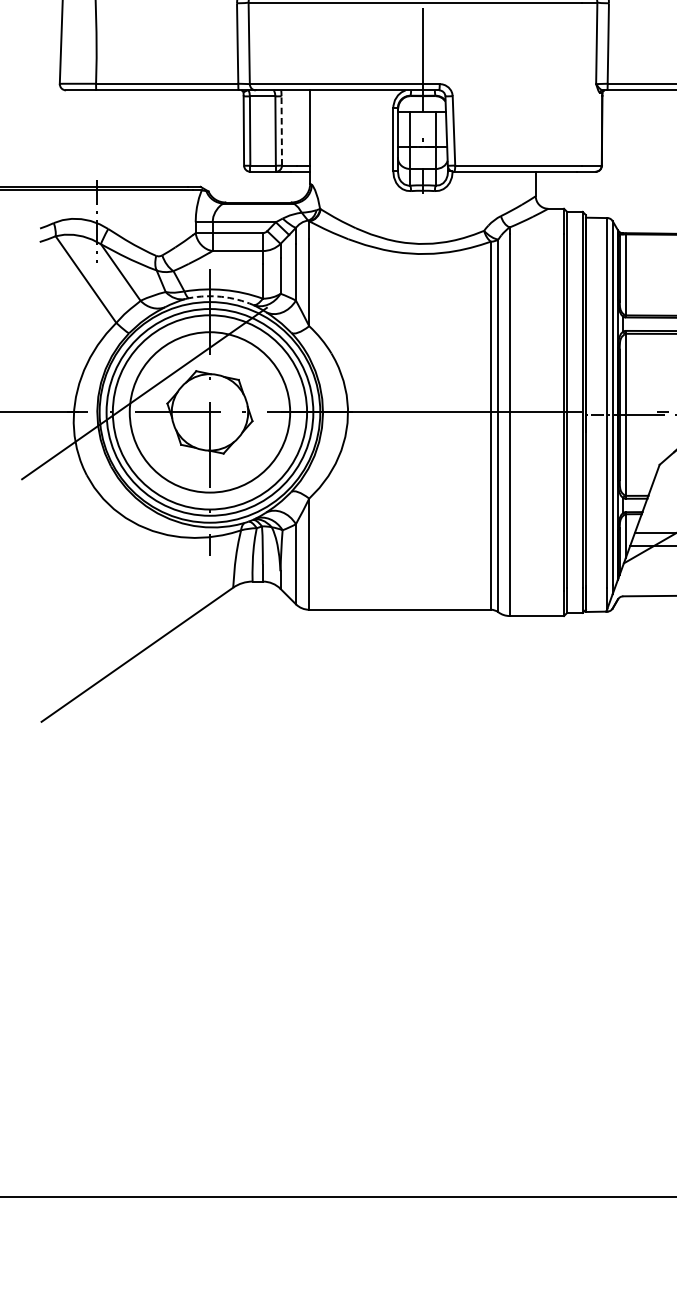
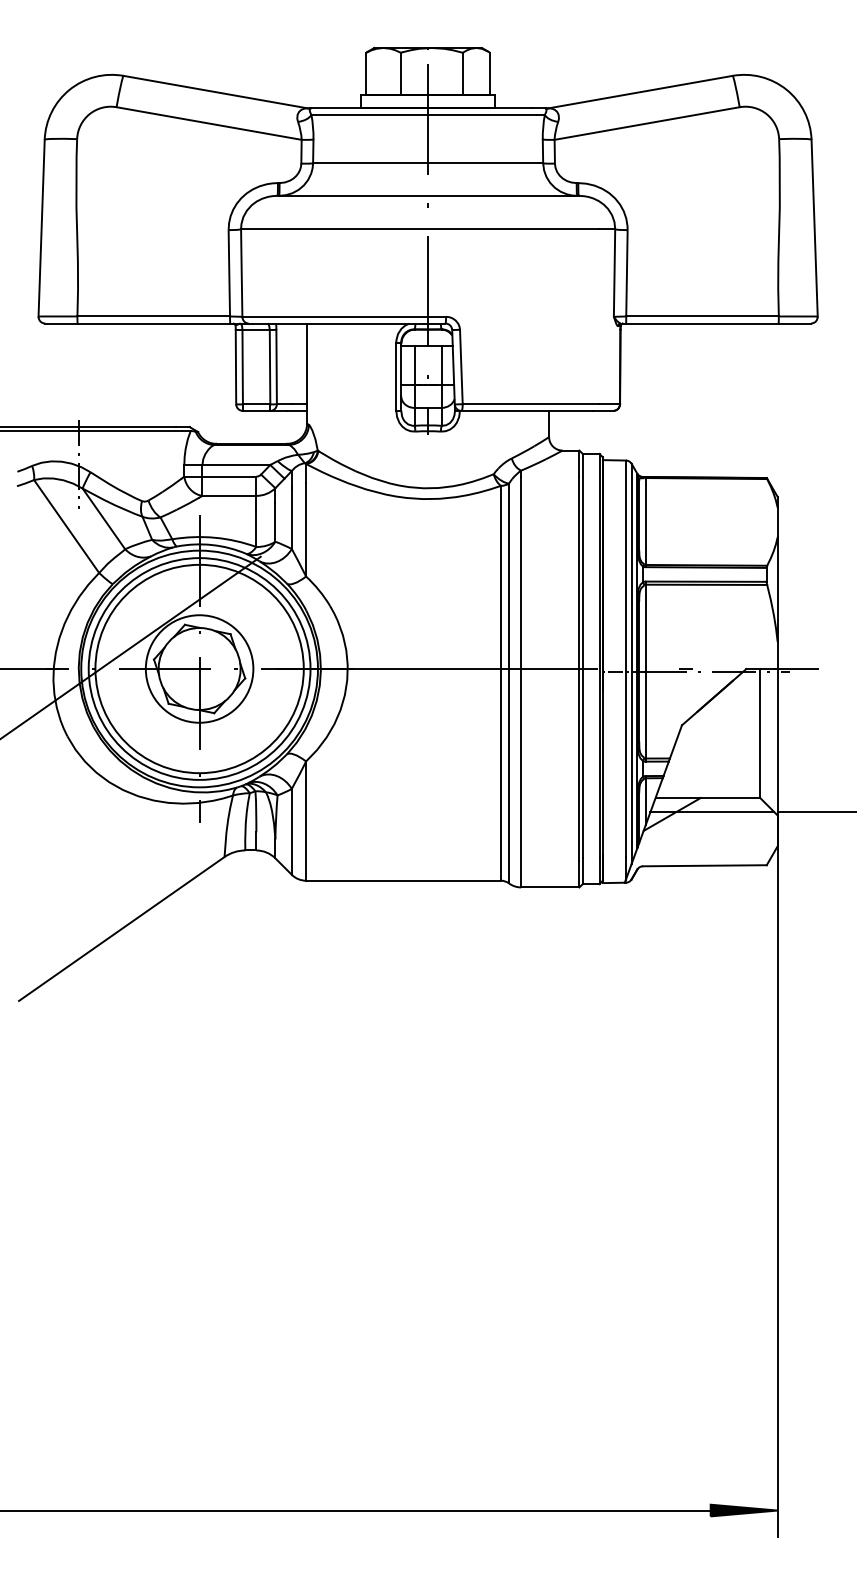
line: (281, 130) -> (276, 366), dashed -> solid
arc: (221, 297) -> (212, 545), dashed -> solid
circle: (209, 411) -> (199, 668), size x0.62

